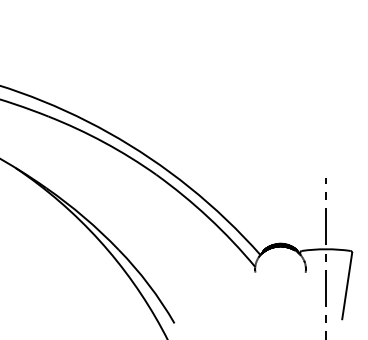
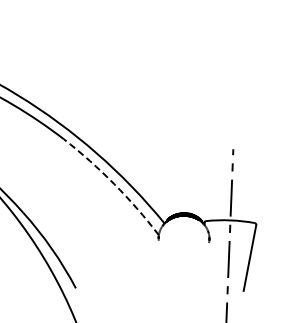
arc: (208, 217) -> (114, 183), solid -> dashed

